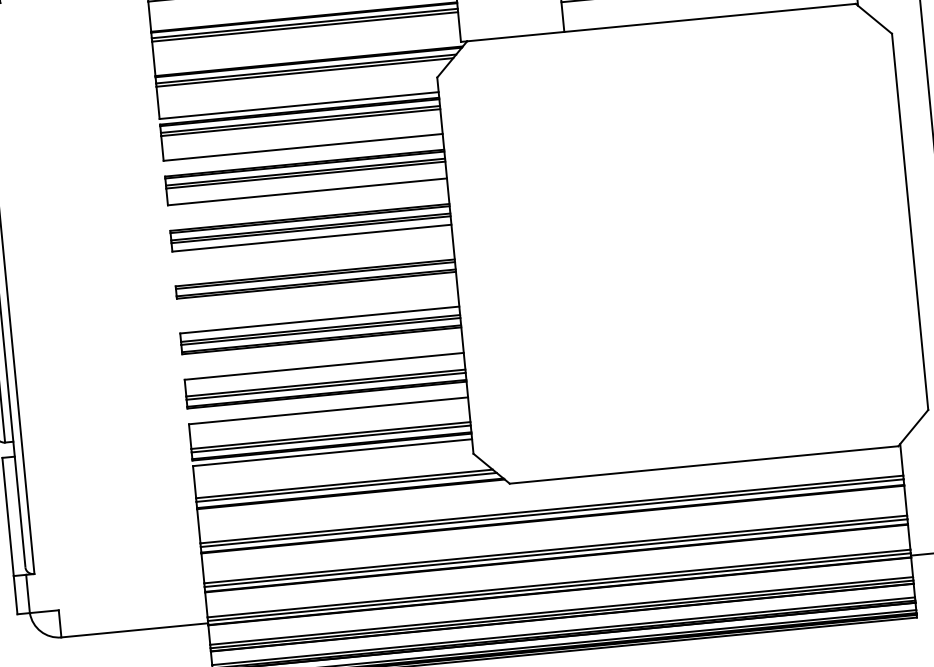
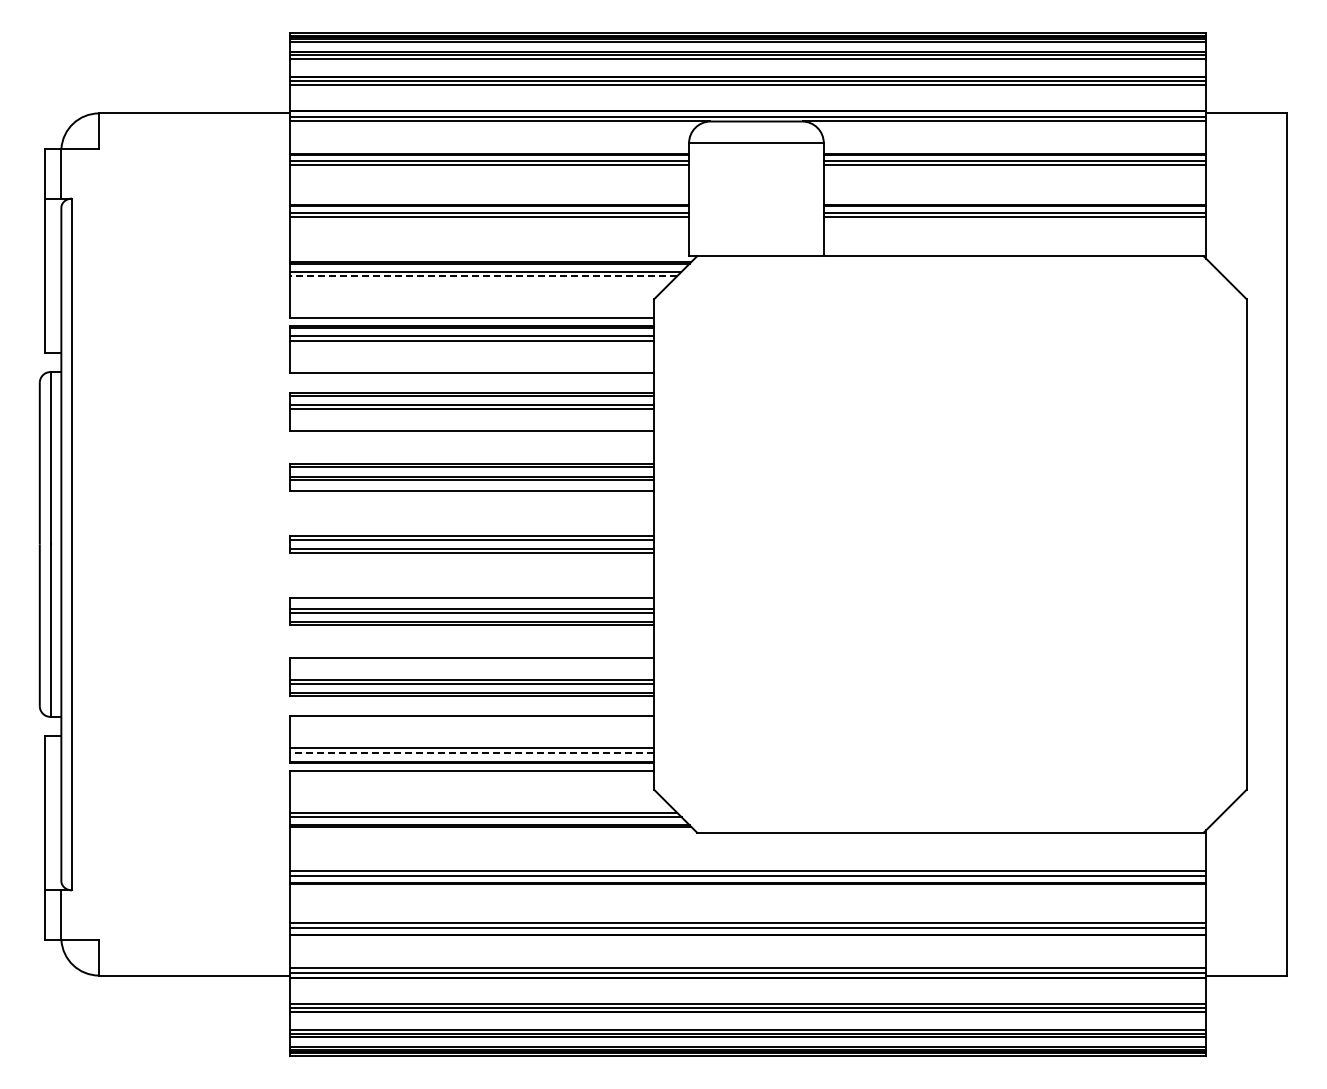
line: (304, 72) -> (483, 276), solid -> dashed
line: (331, 438) -> (472, 752), solid -> dashed

